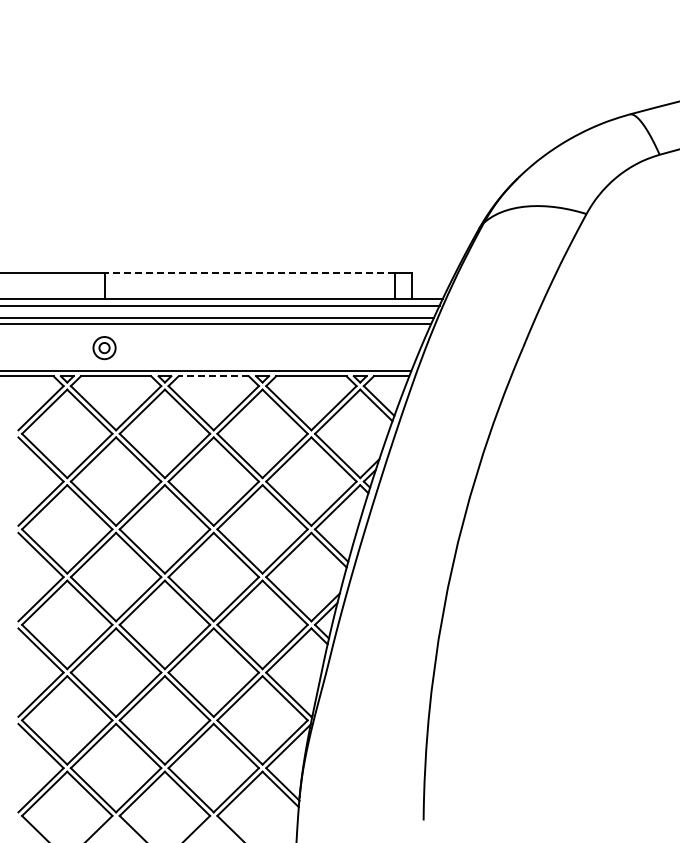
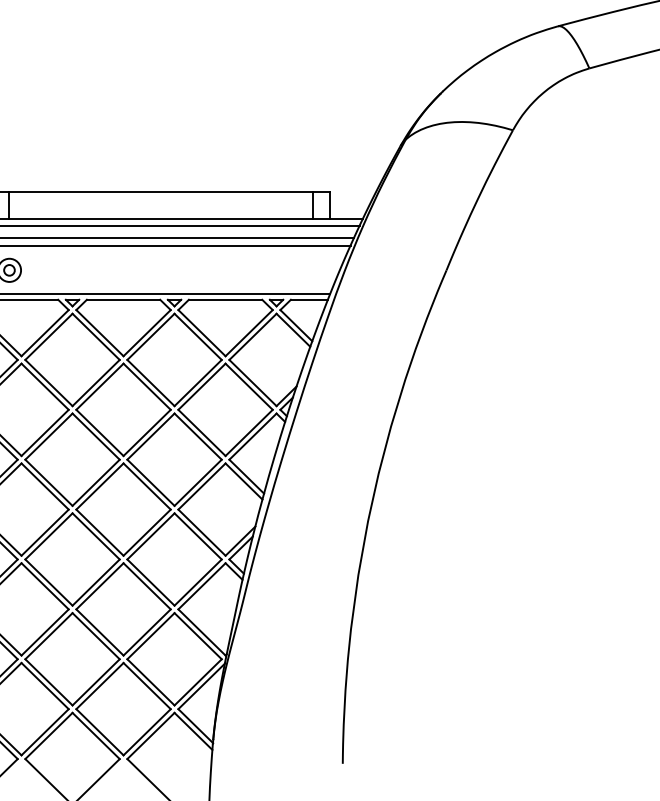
line: (249, 273) -> (160, 192), dashed -> solid
line: (213, 376) -> (123, 300), dashed -> solid

